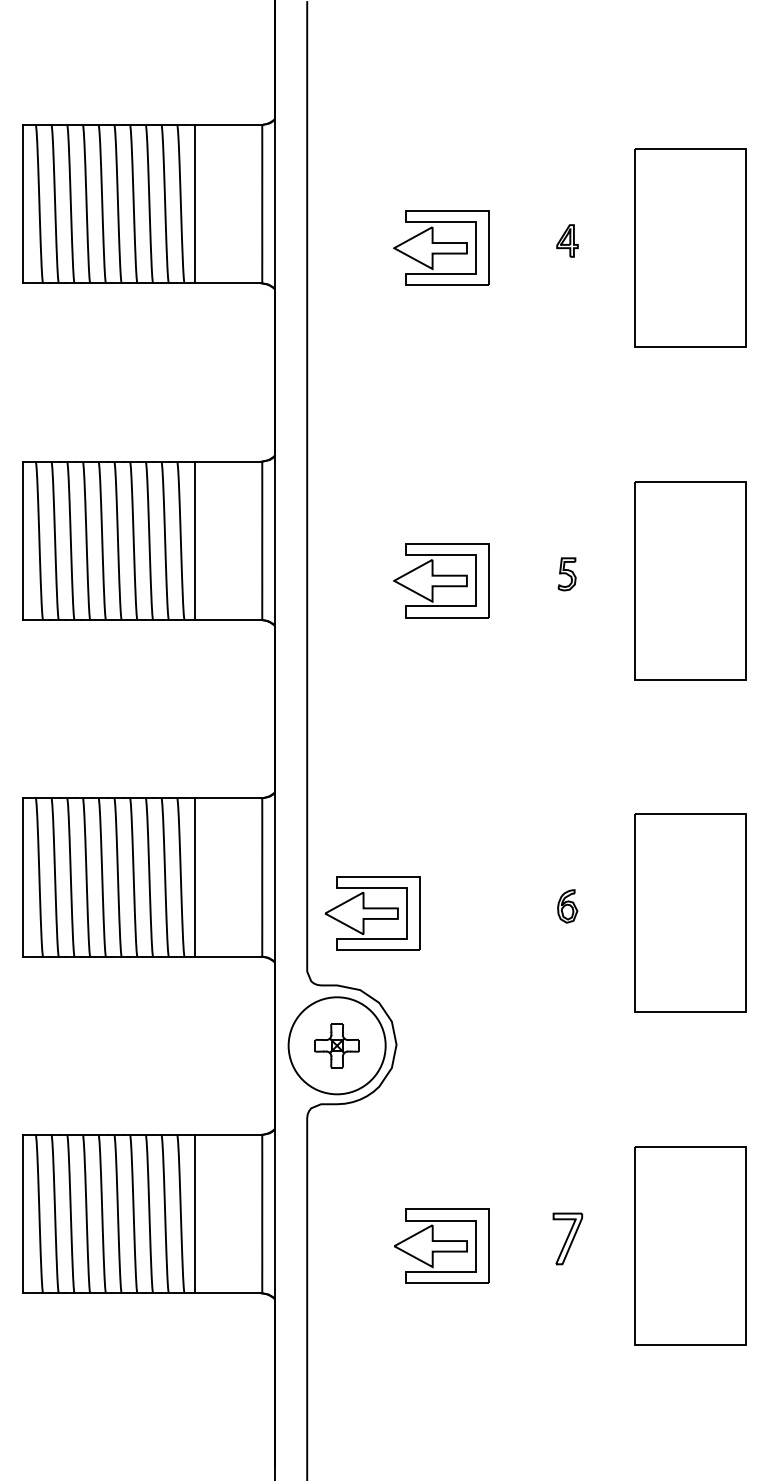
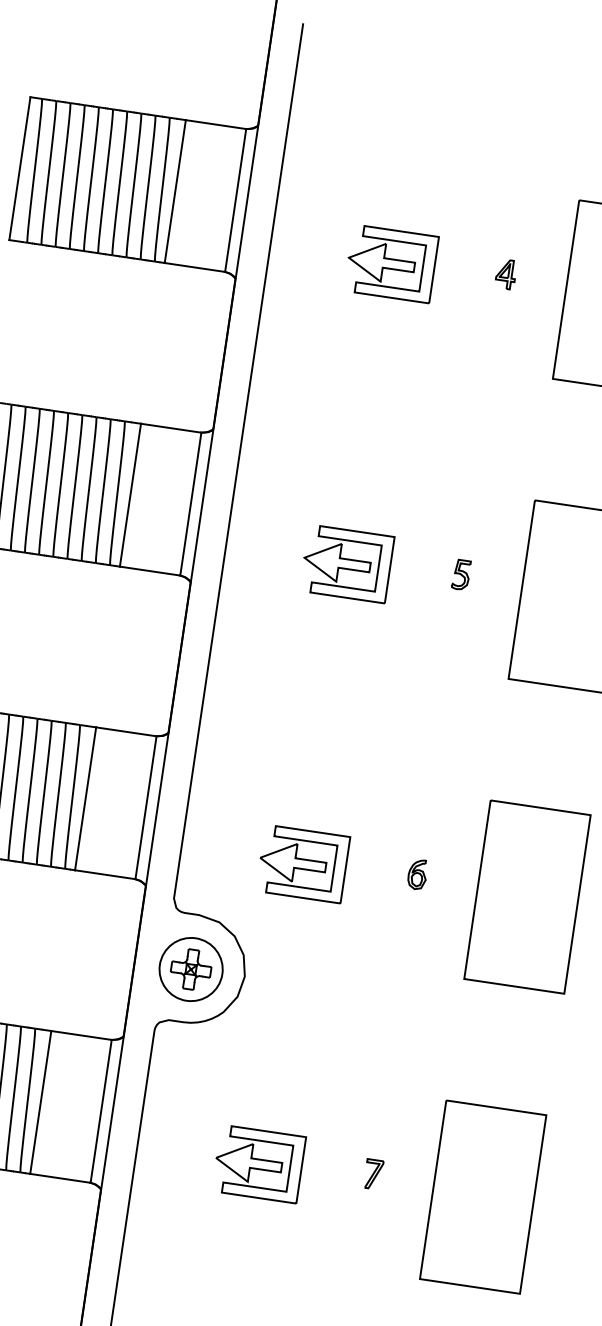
part: (372, 913) -> (302, 864), moved
circle: (336, 1045) -> (190, 969), size x0.71
part: (567, 1238) -> (373, 1174), size x0.62

